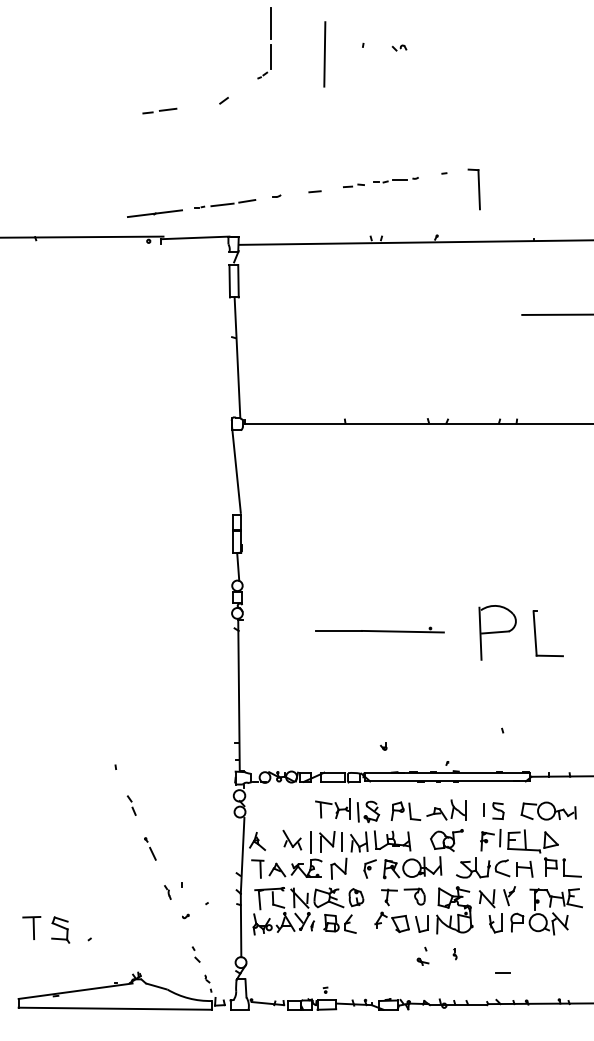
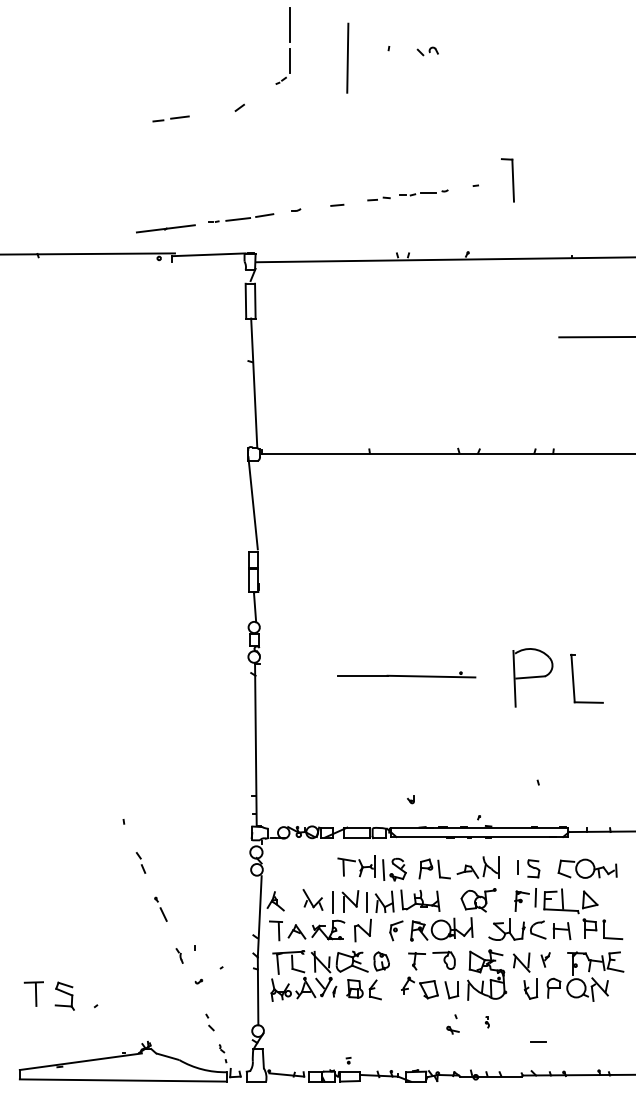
part: (399, 47) -> (427, 50), size x1.4
part: (473, 189) -> (507, 180), moved
part: (509, 896) -> (545, 960), size x0.7

